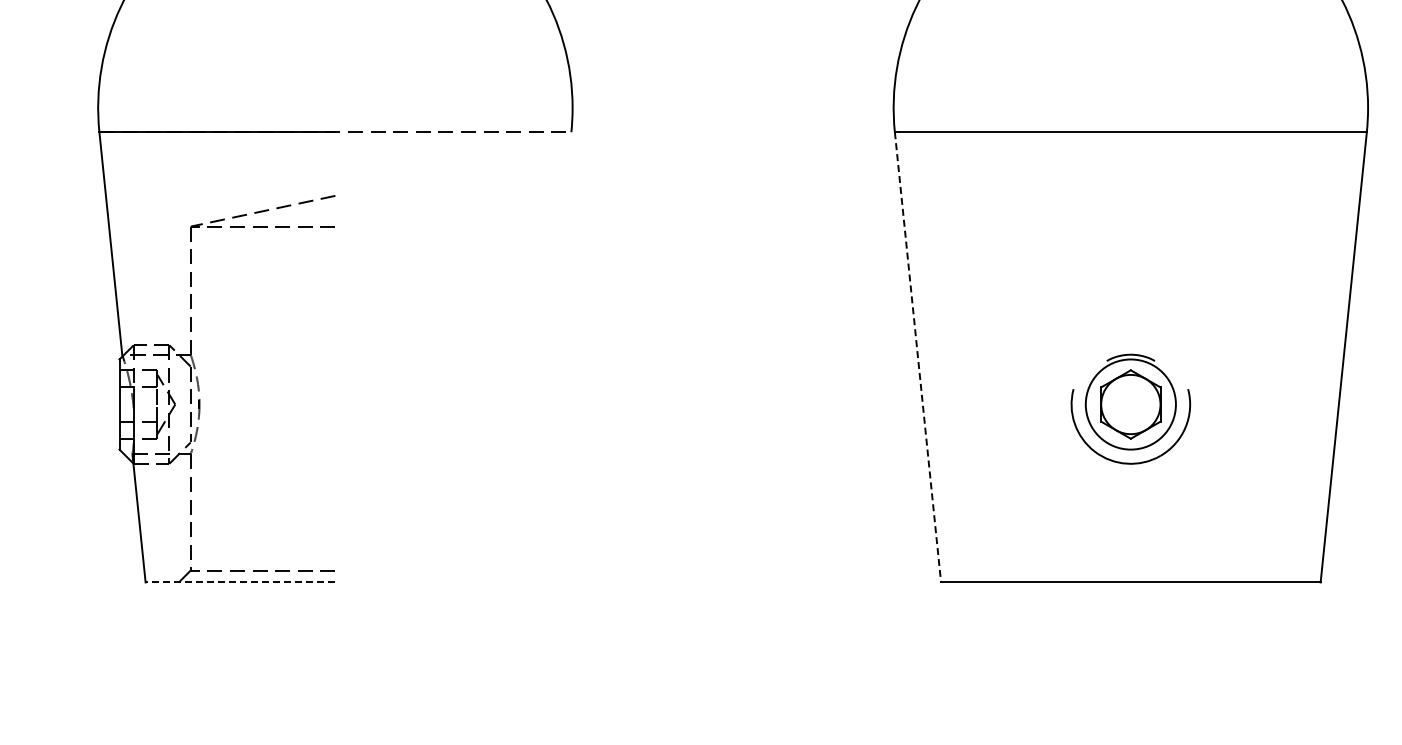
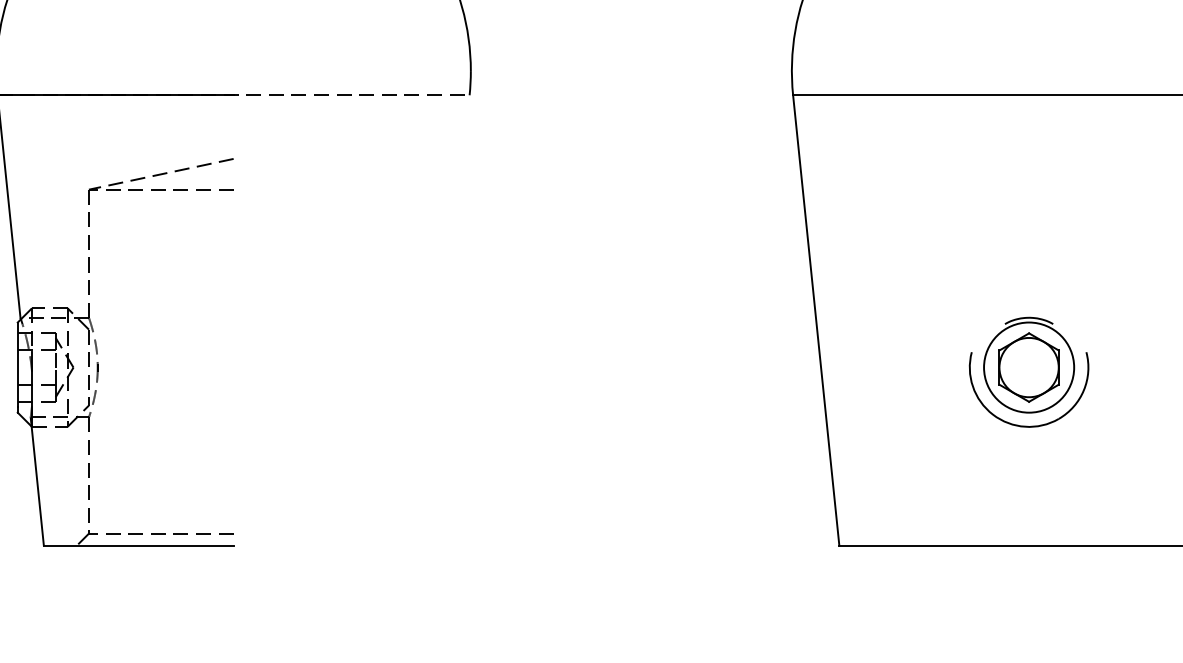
line: (918, 357) -> (816, 320), dashed -> solid
line: (240, 582) -> (138, 545), dashed -> solid

